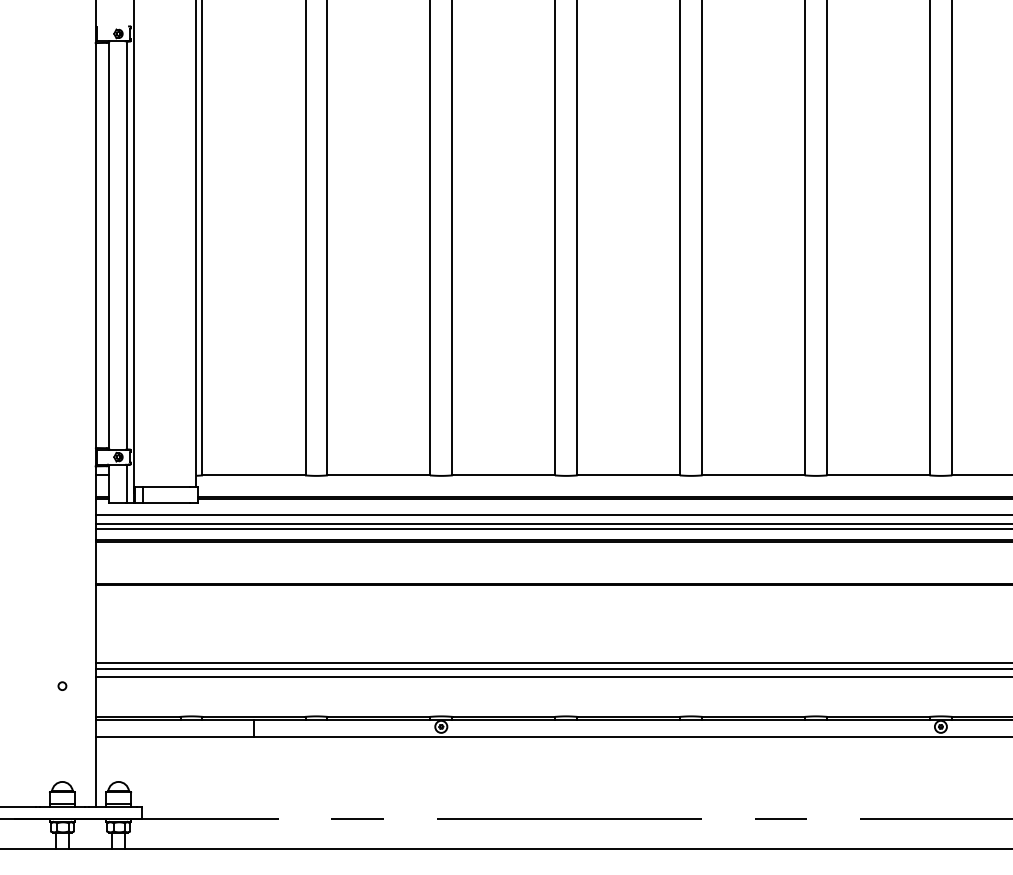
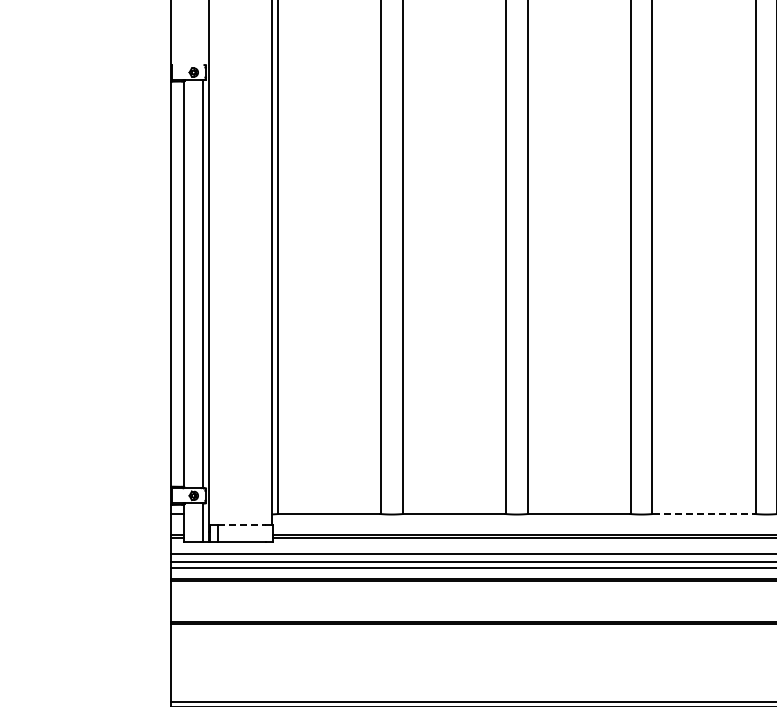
line: (629, 475) -> (704, 514), solid -> dashed
line: (166, 486) -> (241, 525), solid -> dashed

